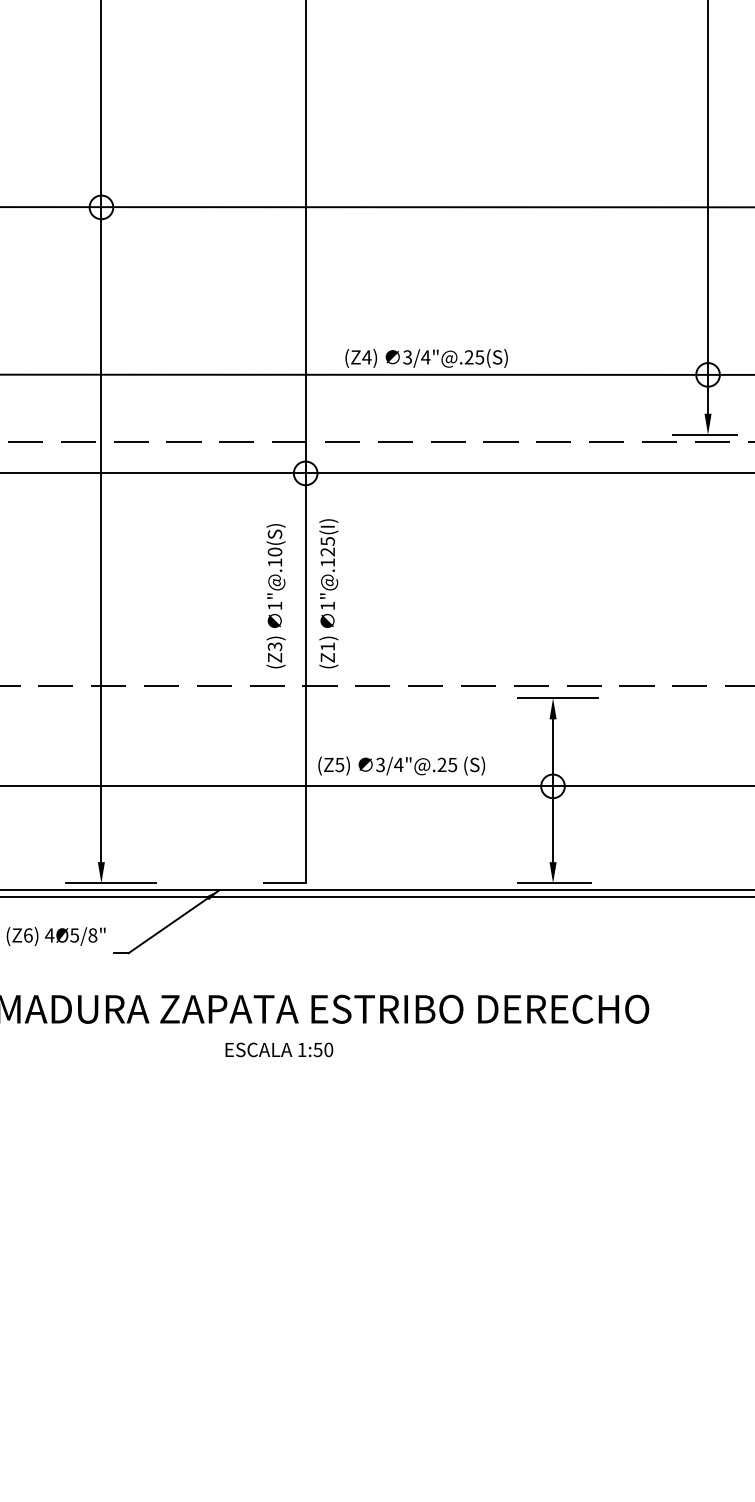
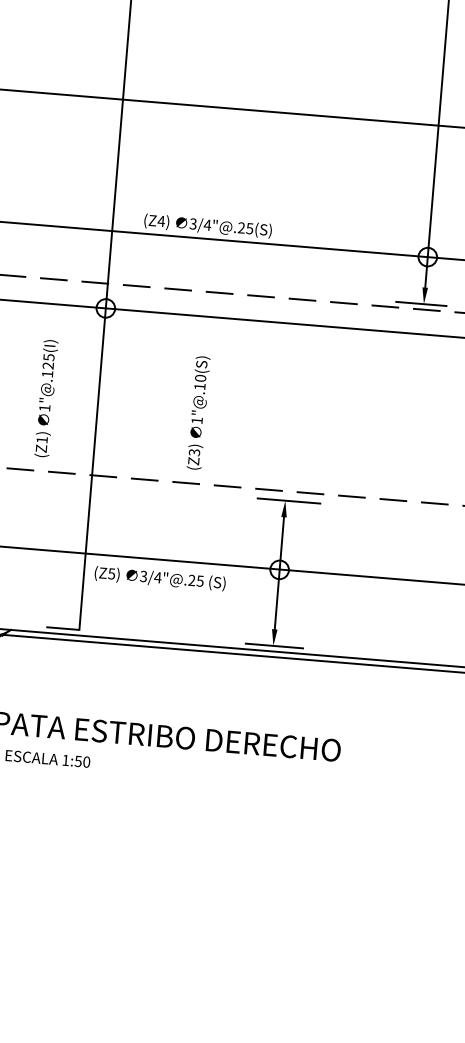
text: (328, 593) -> (46, 398), moved
text: (275, 596) -> (198, 413), moved
text: (401, 765) -> (160, 578), moved

